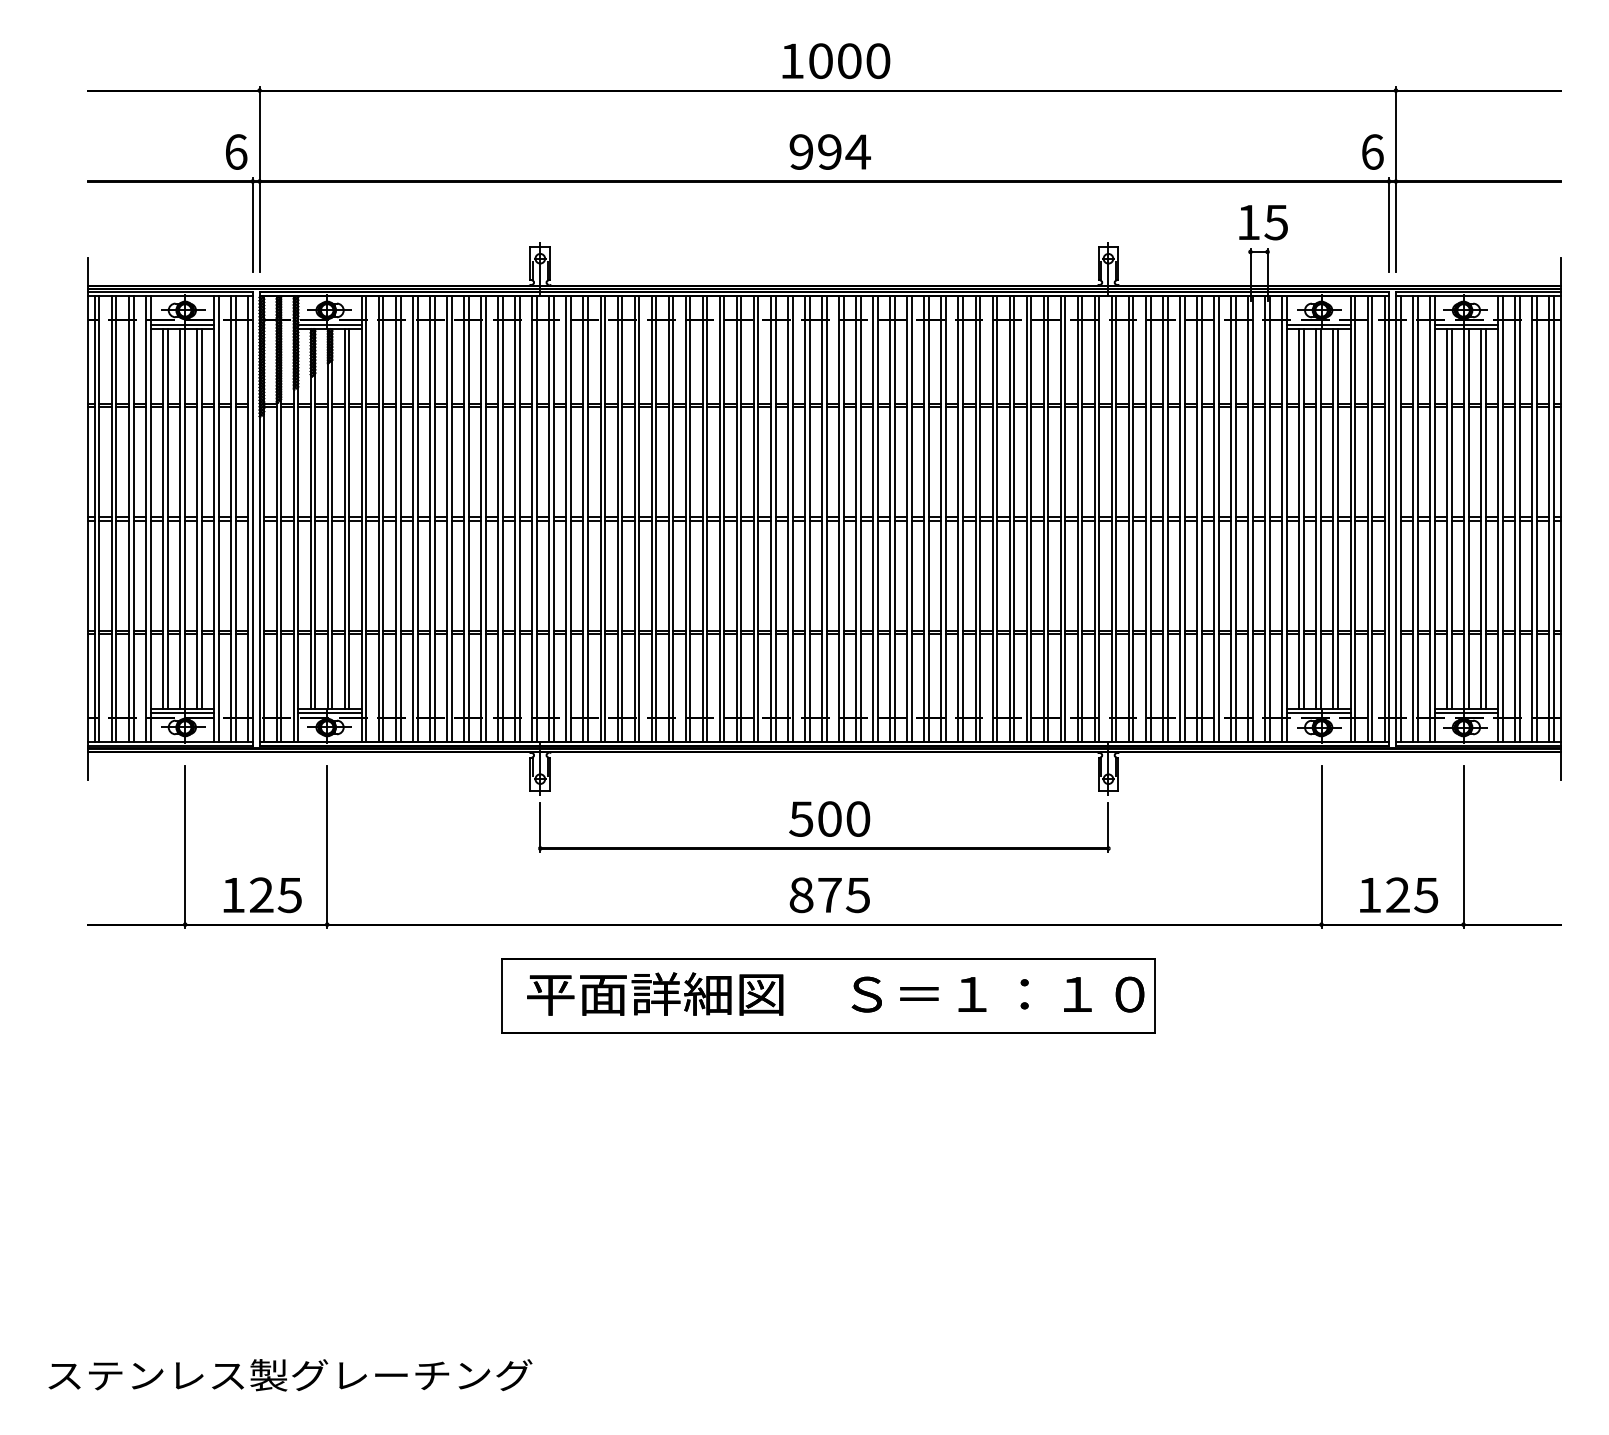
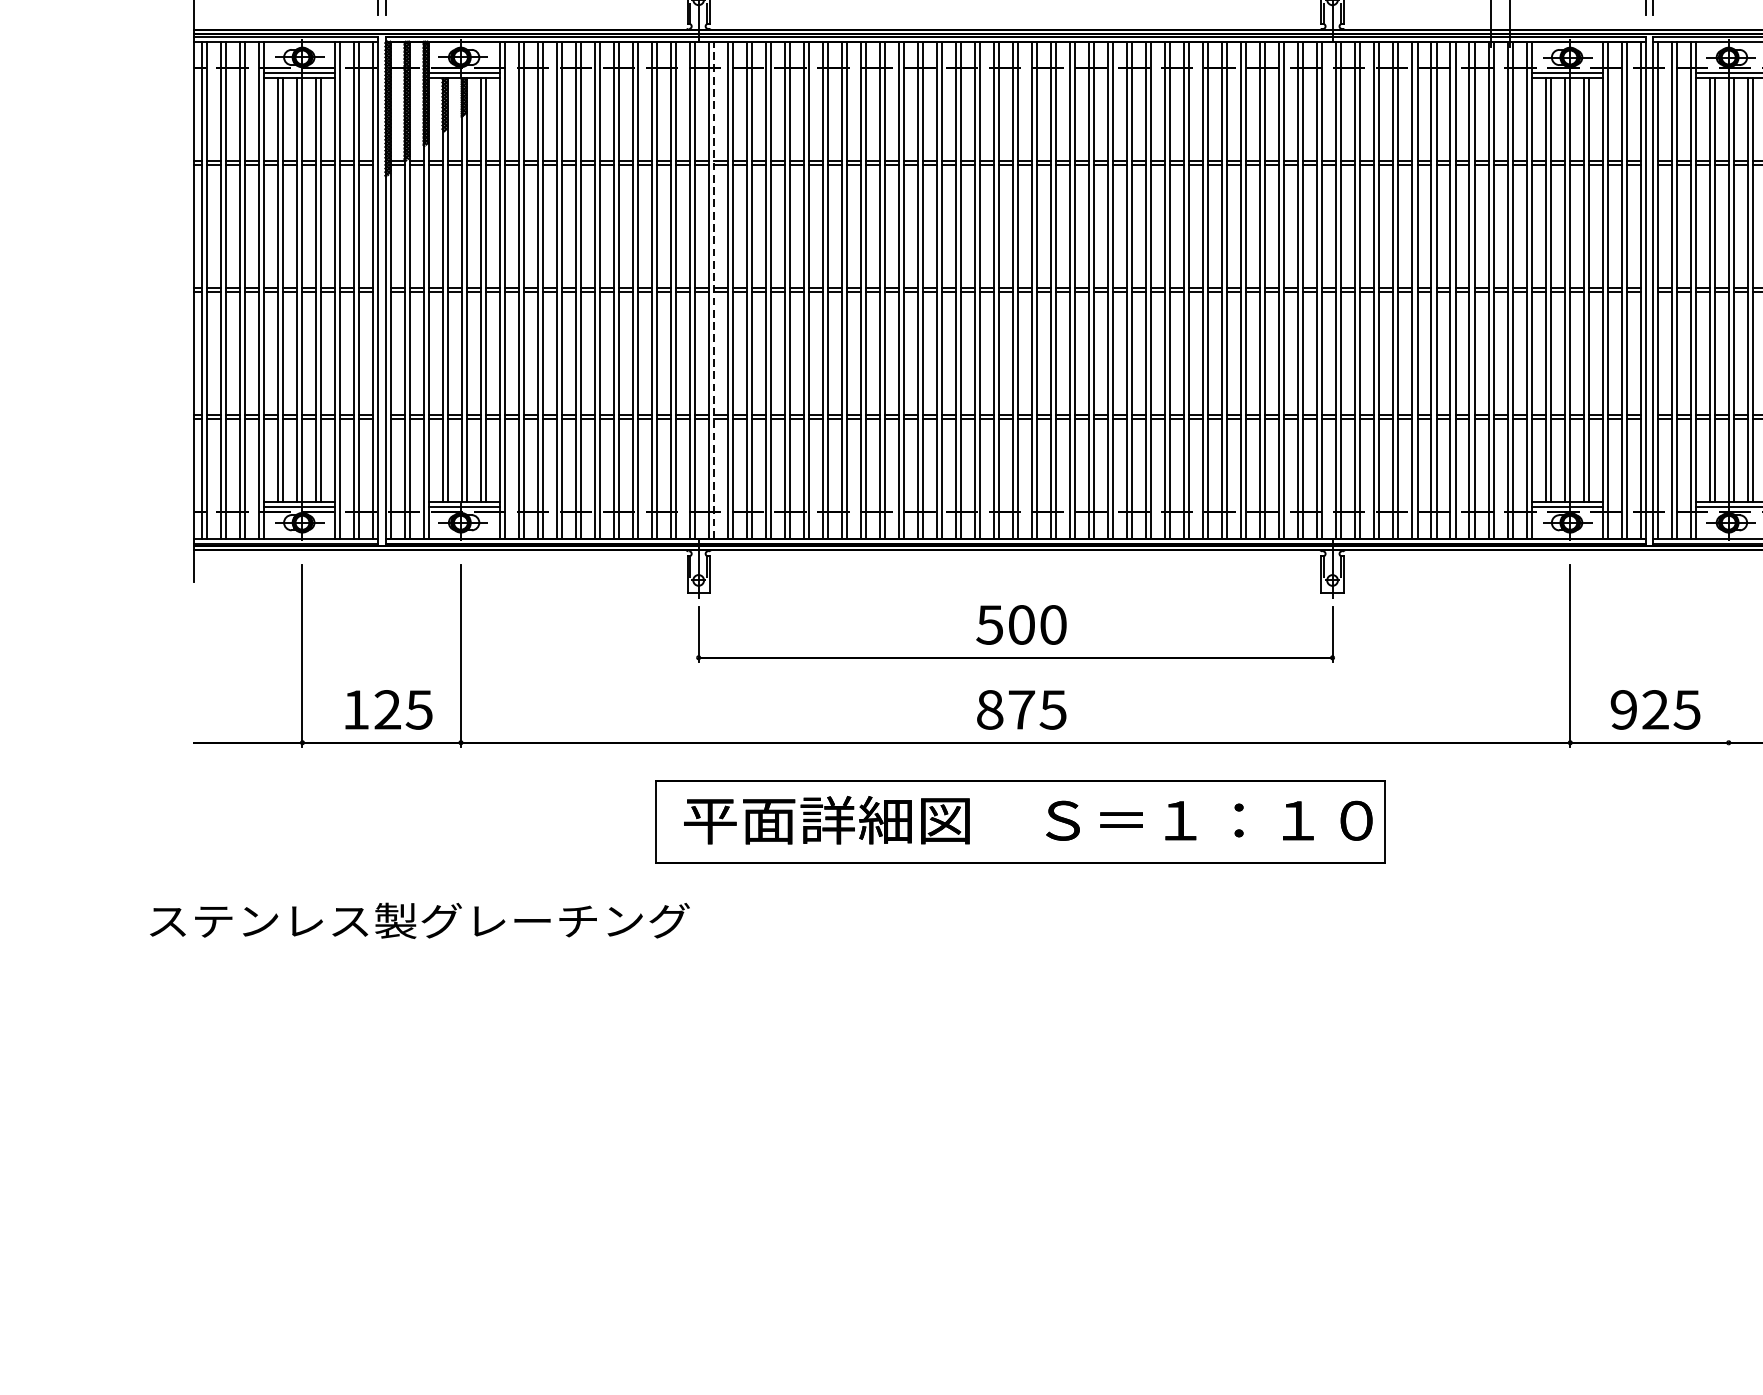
line: (553, 518) -> (713, 289), solid -> dashed
line: (1463, 846) -> (1728, 655), removed
text: (1369, 895) -> (1623, 710), 125 -> 925
text: (290, 1375) -> (419, 921), moved

